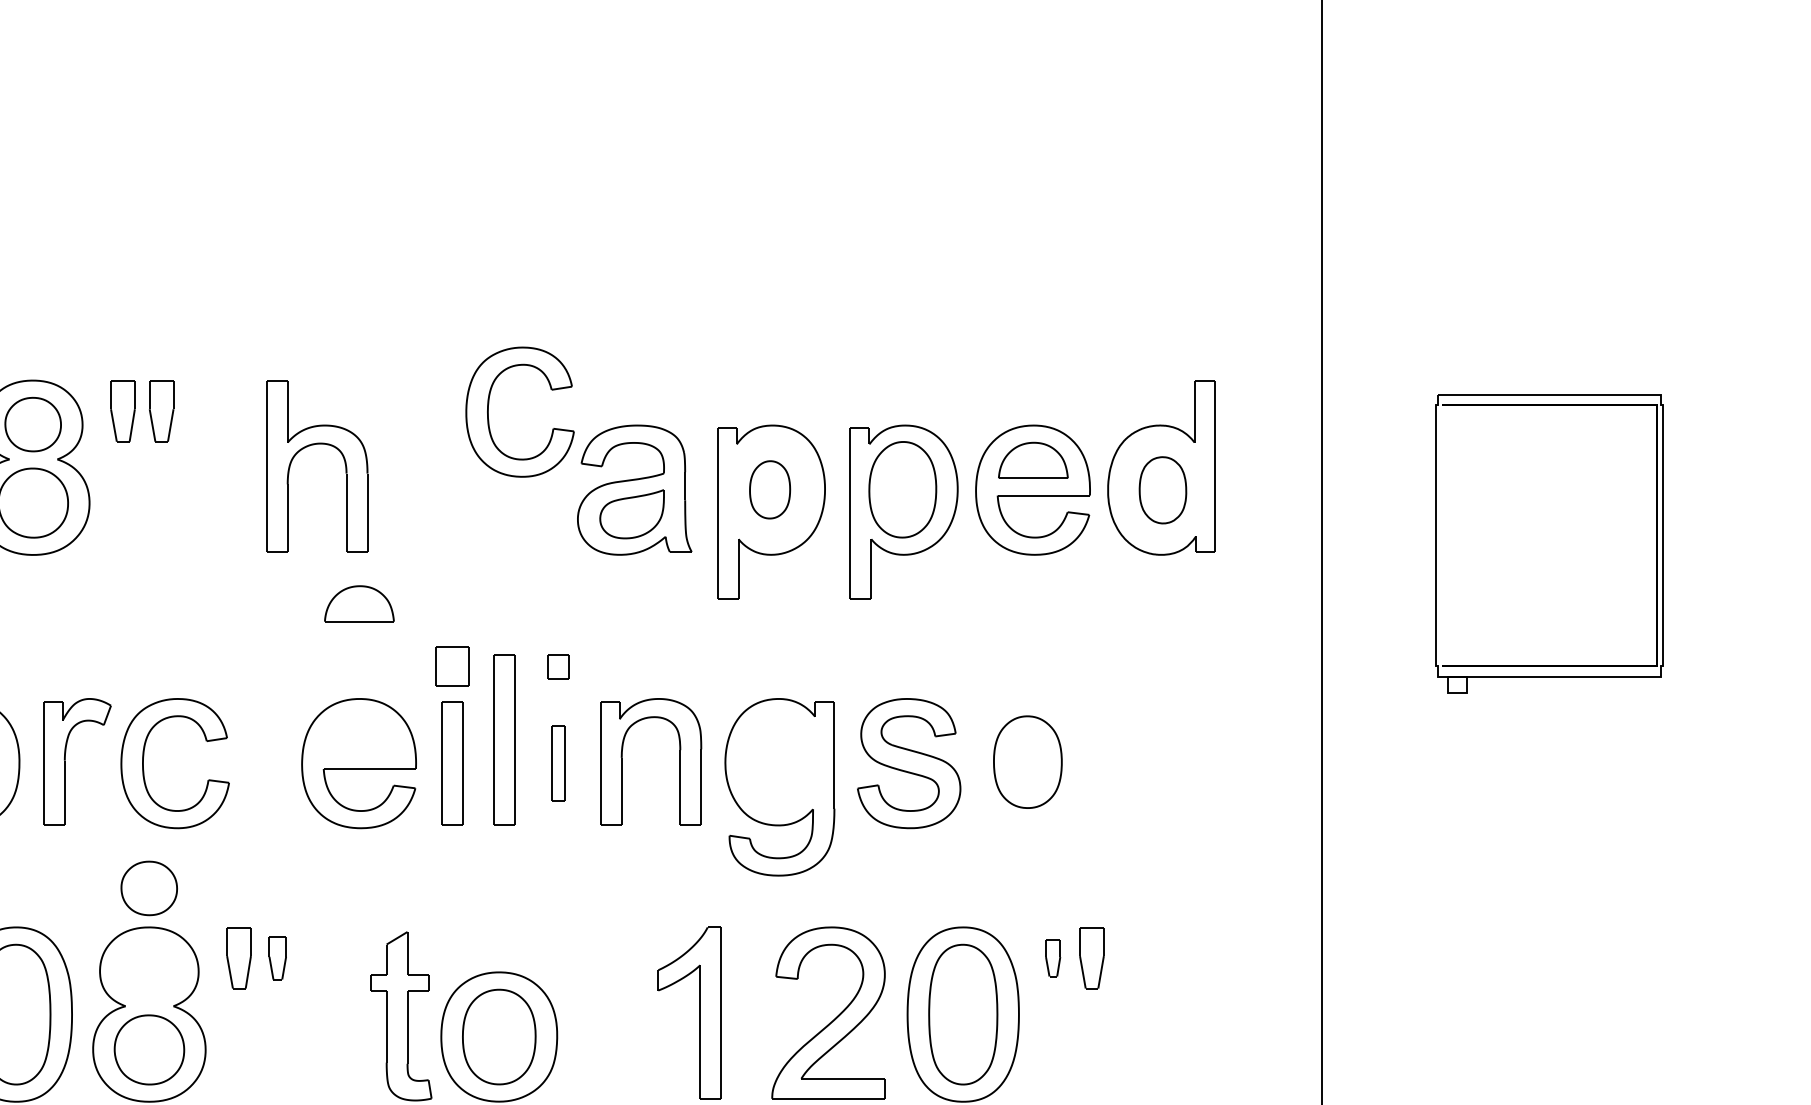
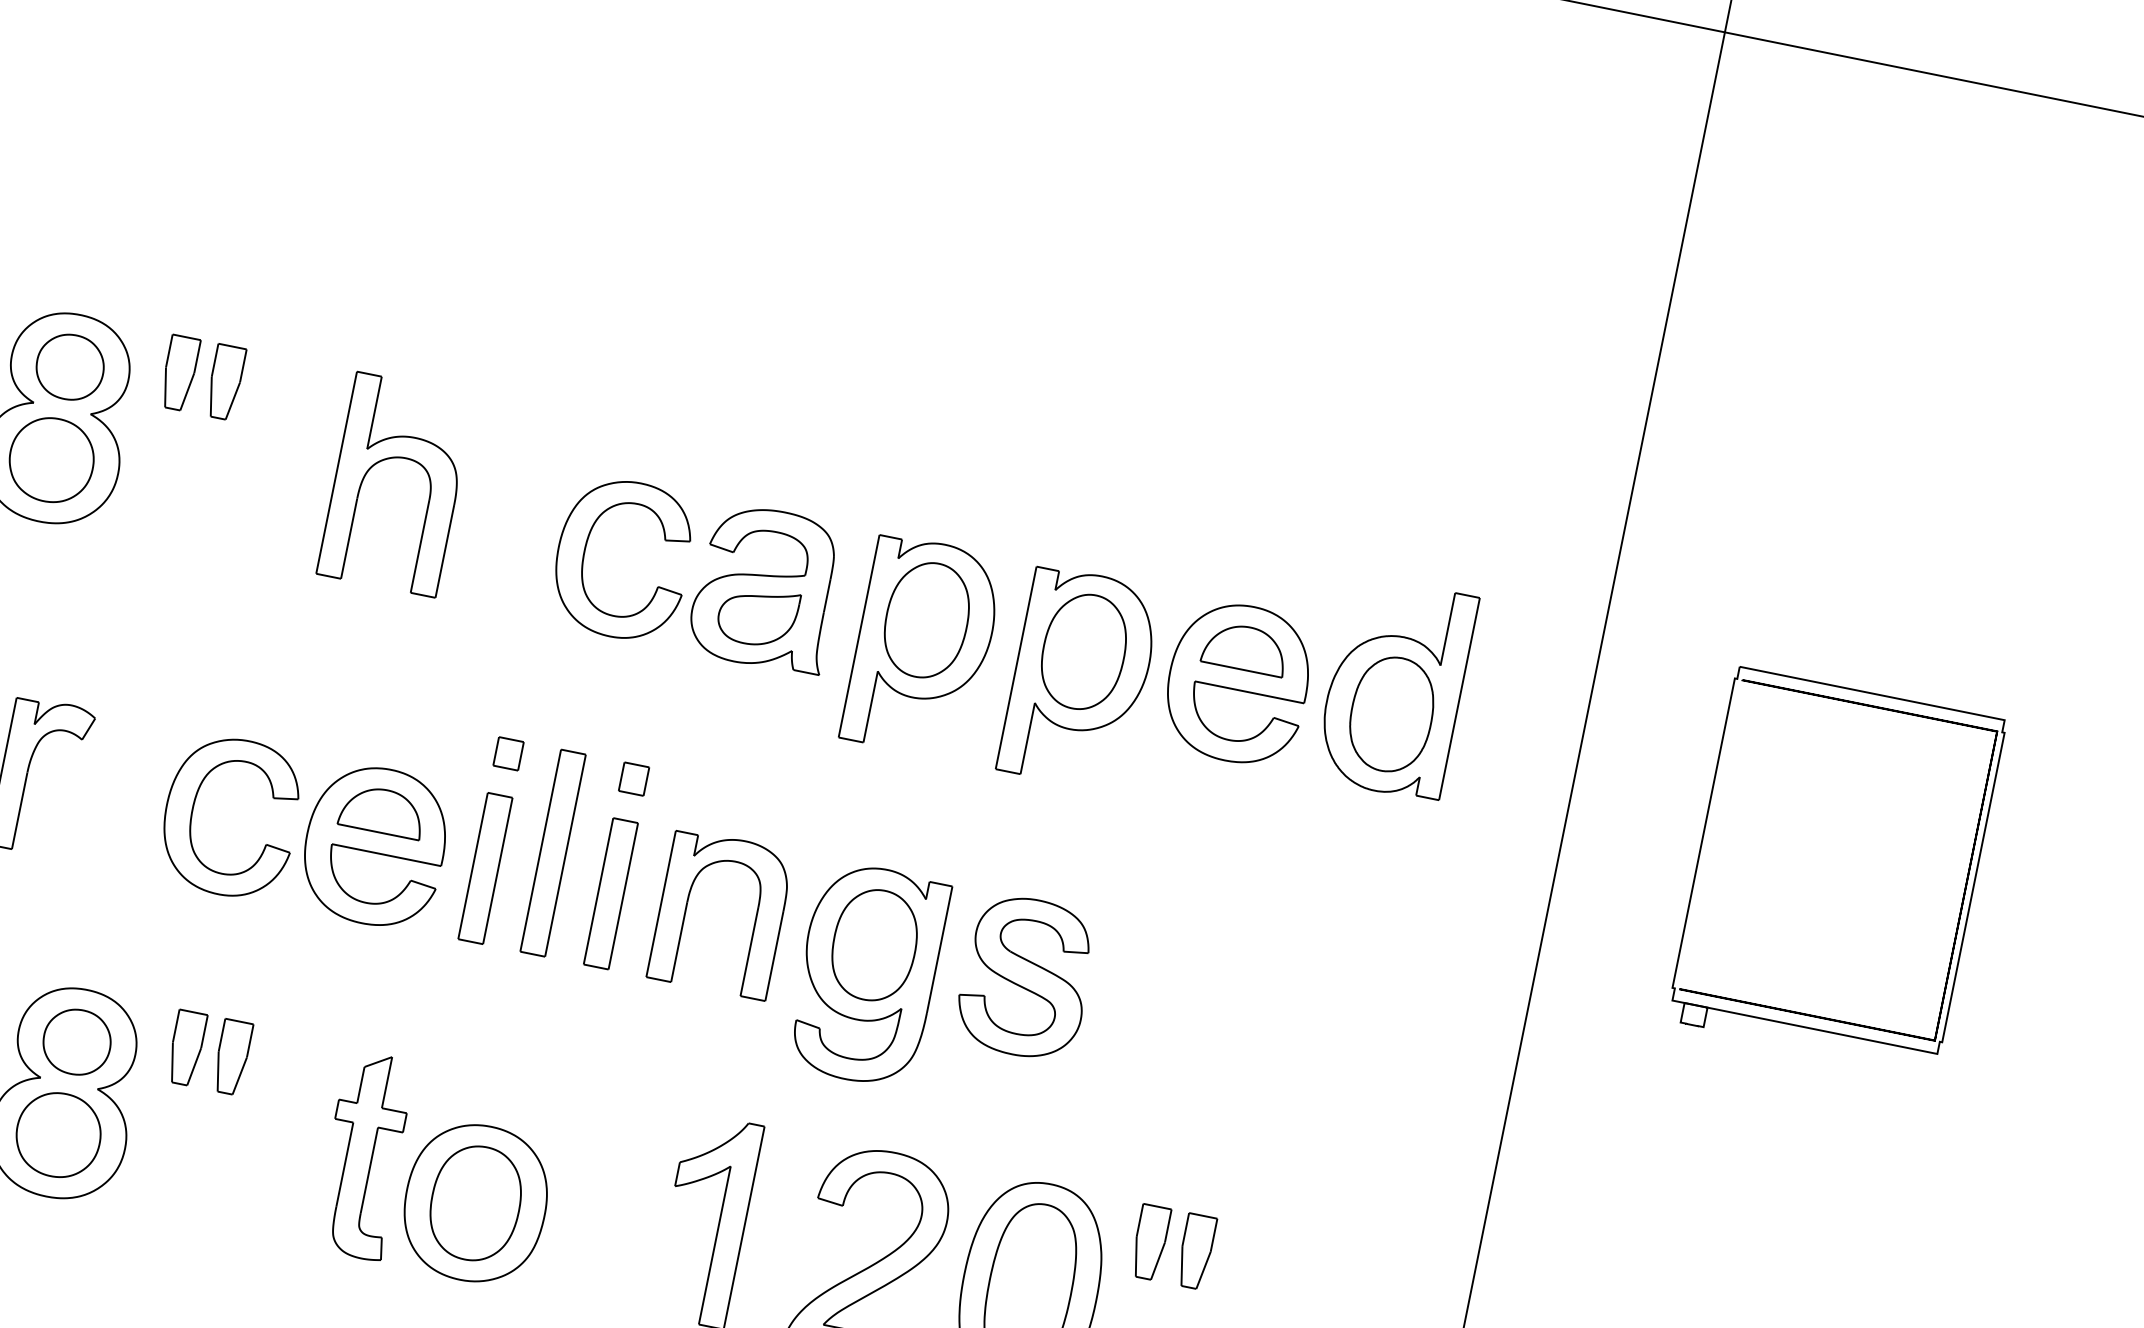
part: (489, 404) -> (588, 542), moved
part: (769, 489) -> (926, 619), size x1.67
part: (1162, 490) -> (1391, 714), size x1.43
part: (359, 603) -> (382, 810), moved
part: (452, 666) -> (508, 753), size x0.62
part: (144, 756) -> (196, 801), moved
part: (1027, 761) -> (874, 944), moved
part: (558, 763) -> (611, 893), size x1.67
part: (148, 888) -> (76, 1042), moved
part: (277, 958) -> (231, 1057), size x1.43
part: (1052, 958) -> (1149, 1242), size x1.67

